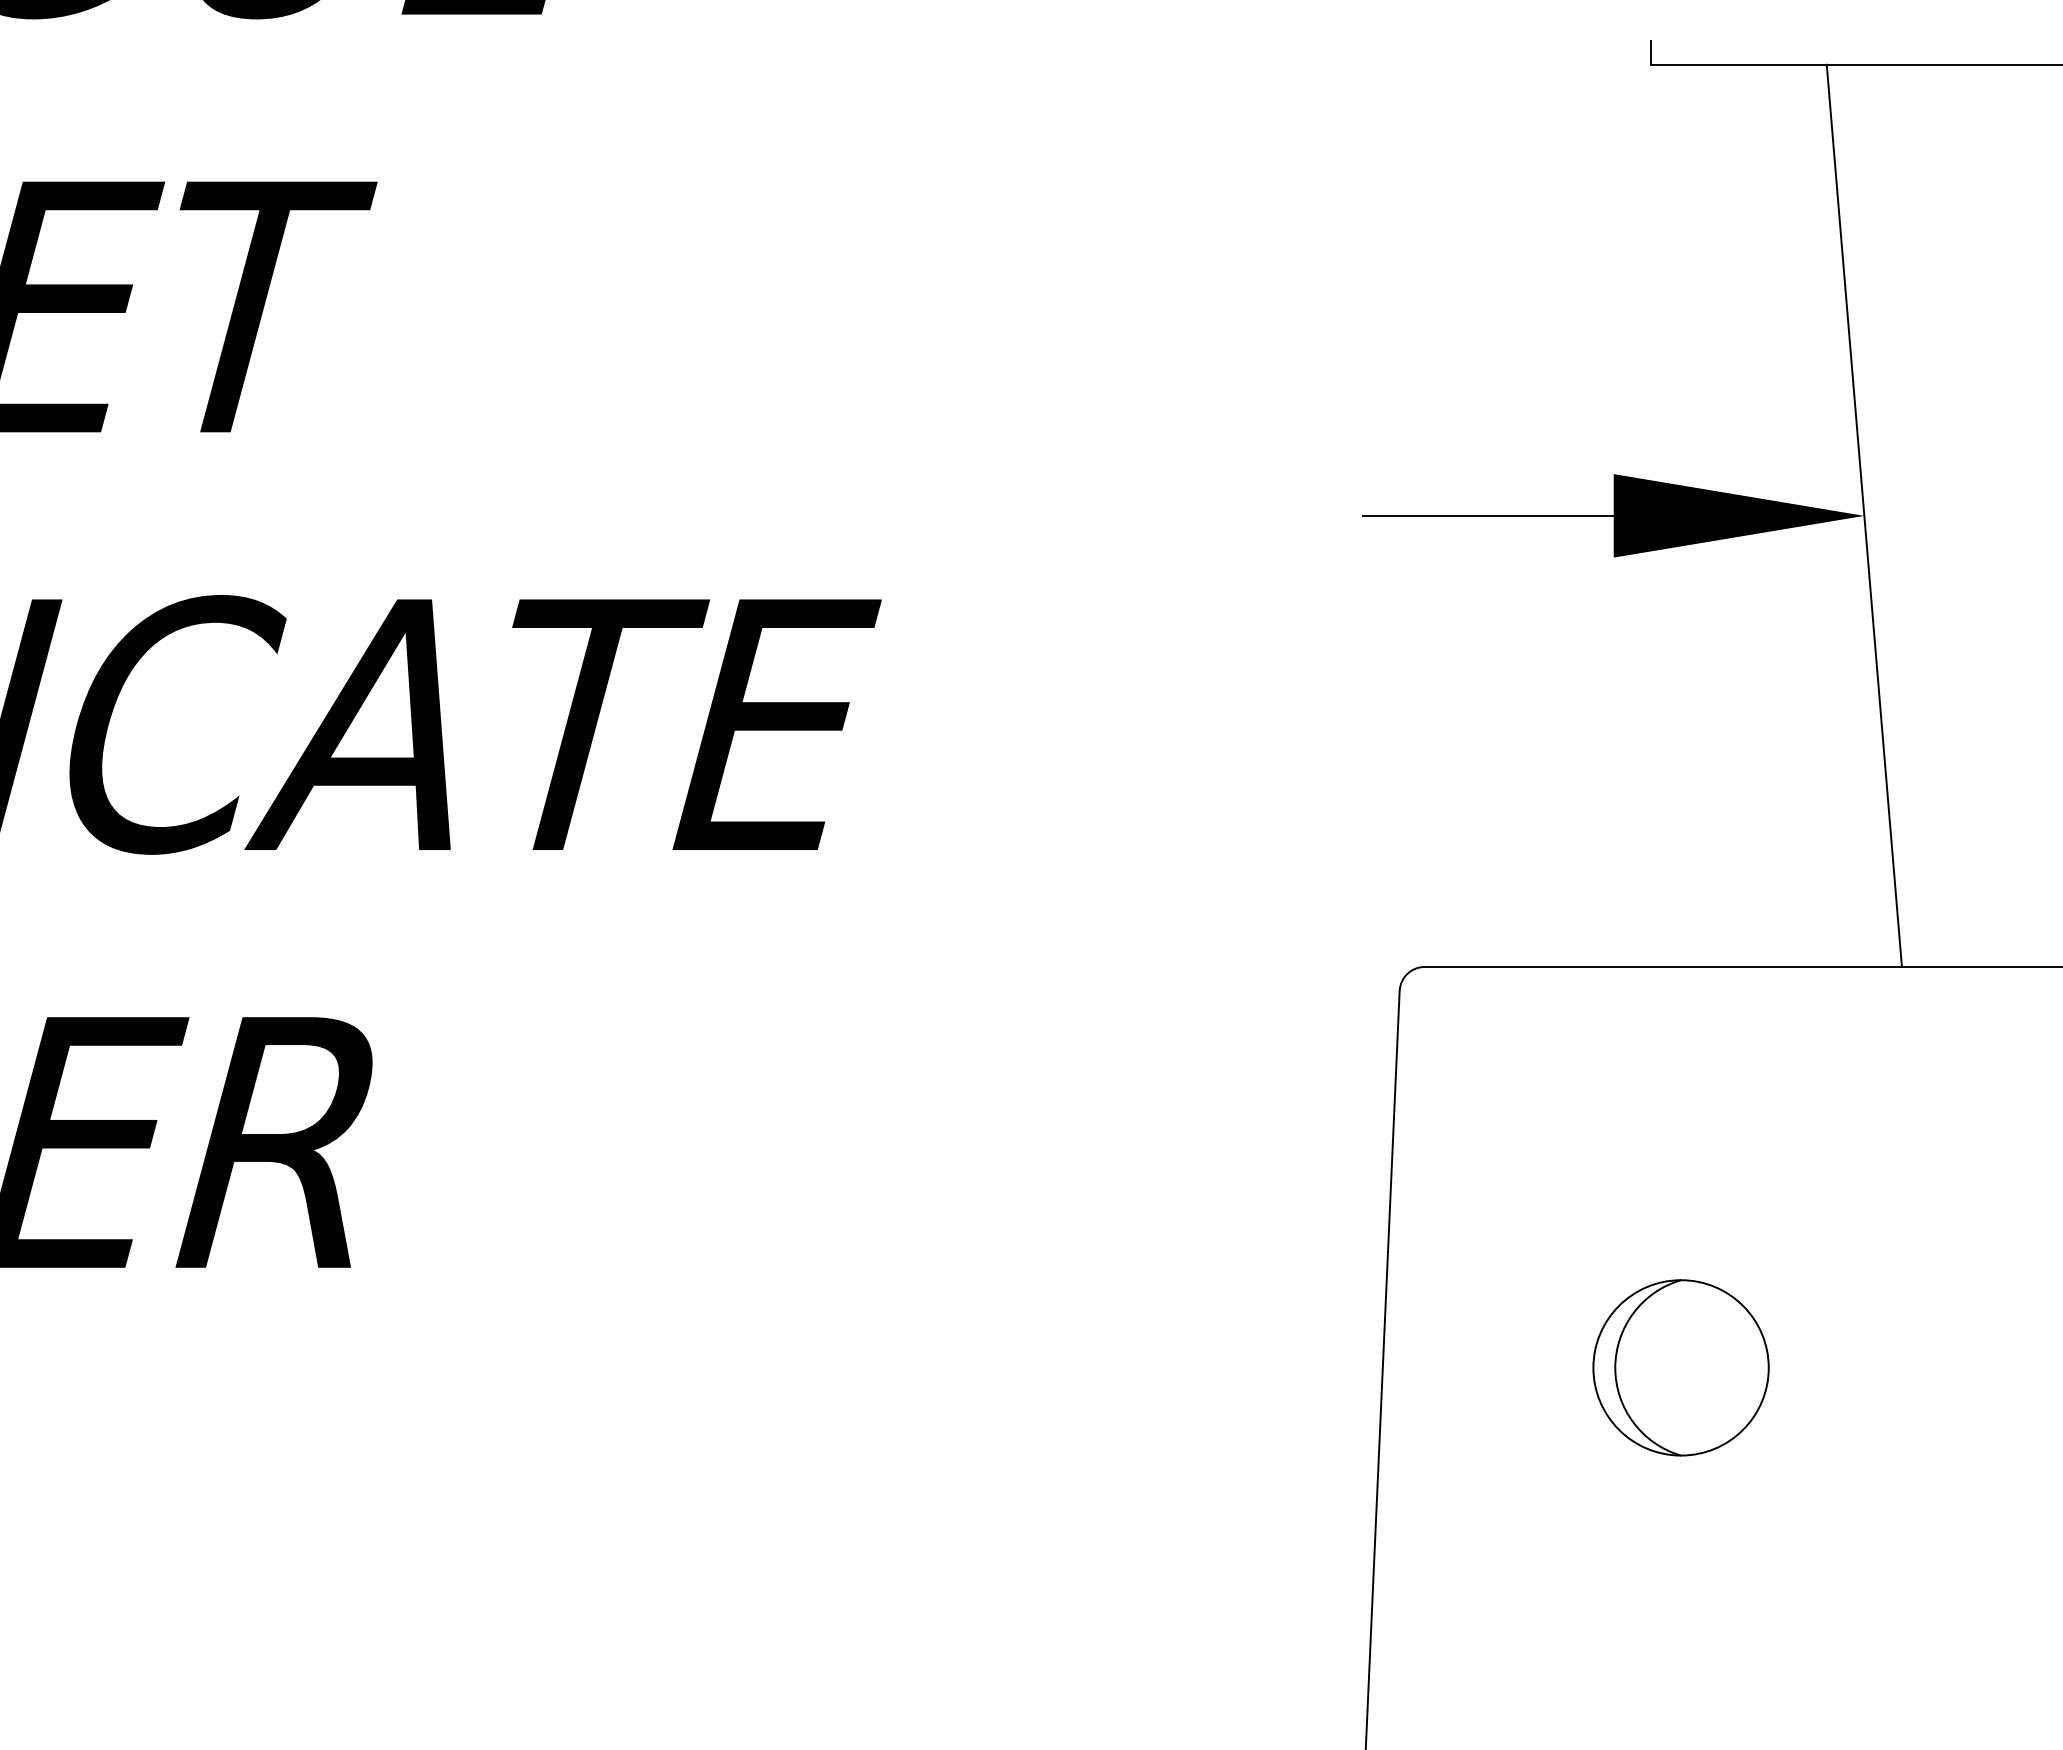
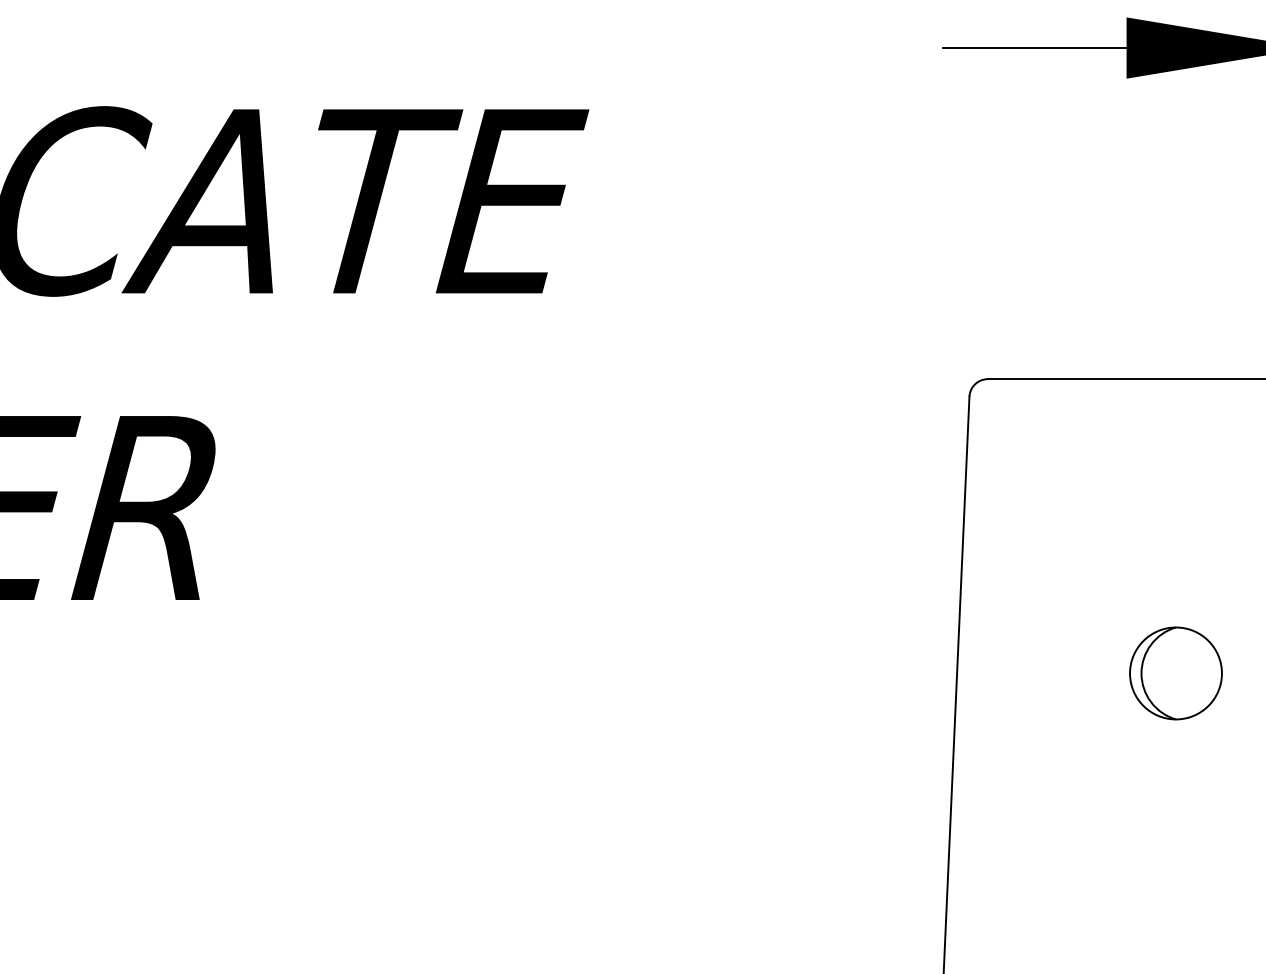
part: (1680, 1367) -> (1175, 673), size x0.71

